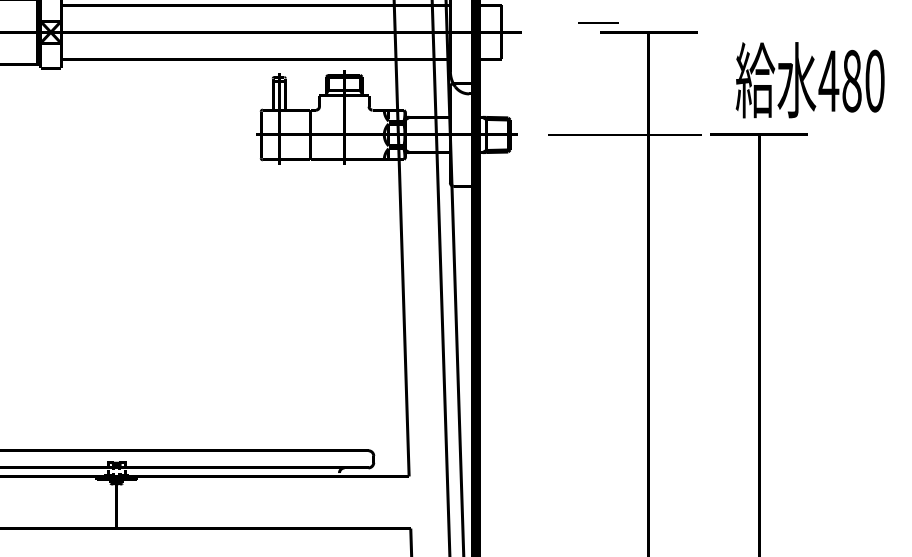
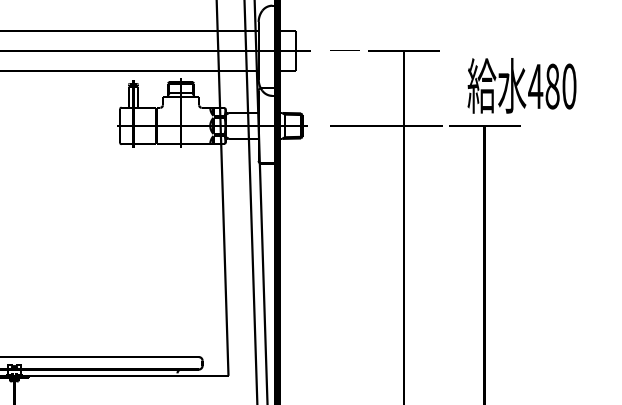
line: (598, 22) -> (345, 50), moved

